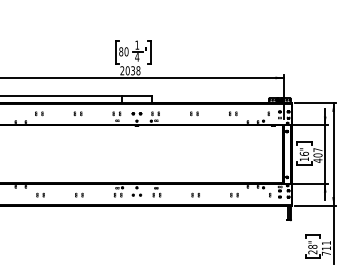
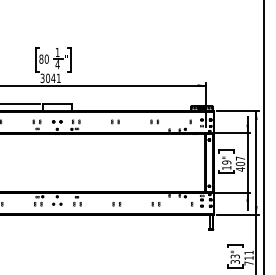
text: (130, 70) -> (50, 78), 2038 -> 3041
text: (303, 153) -> (225, 162), 16" -> 19"
text: (312, 249) -> (234, 259), 28" -> 33"

